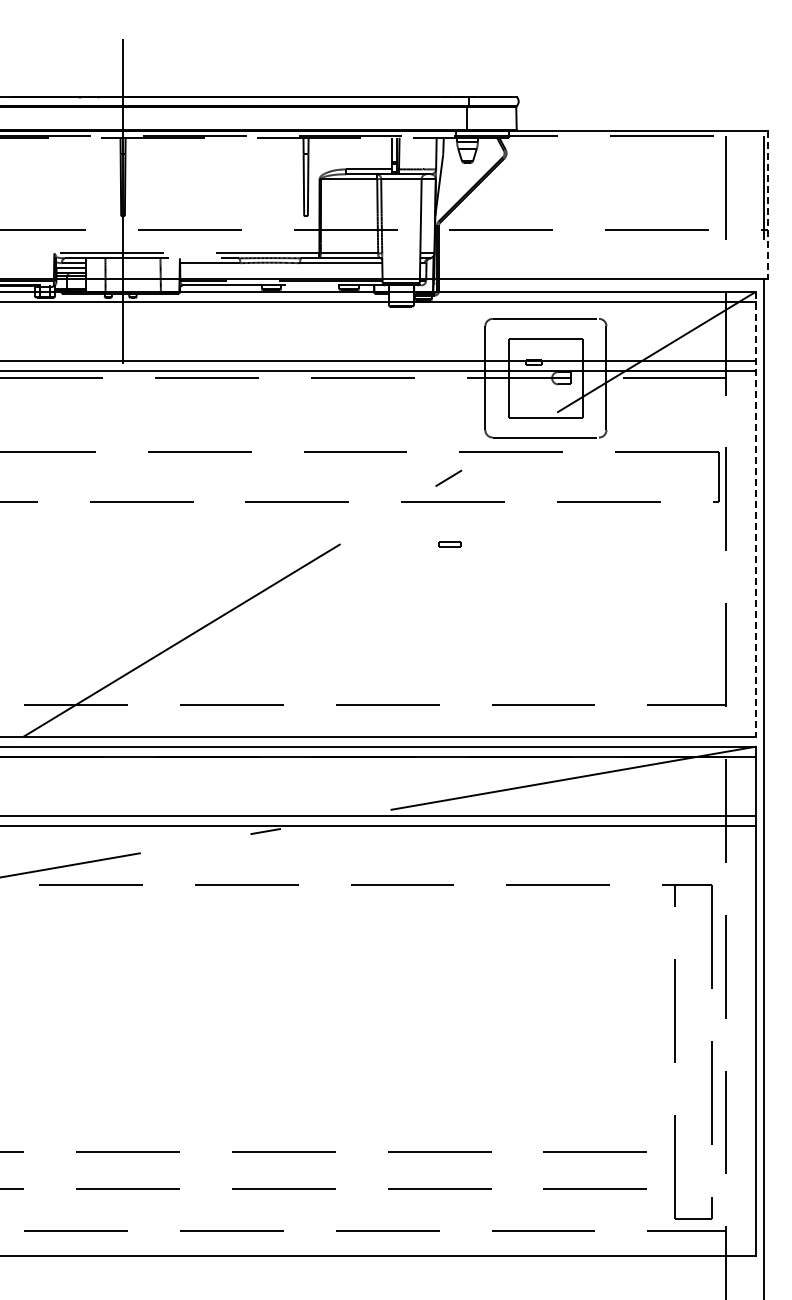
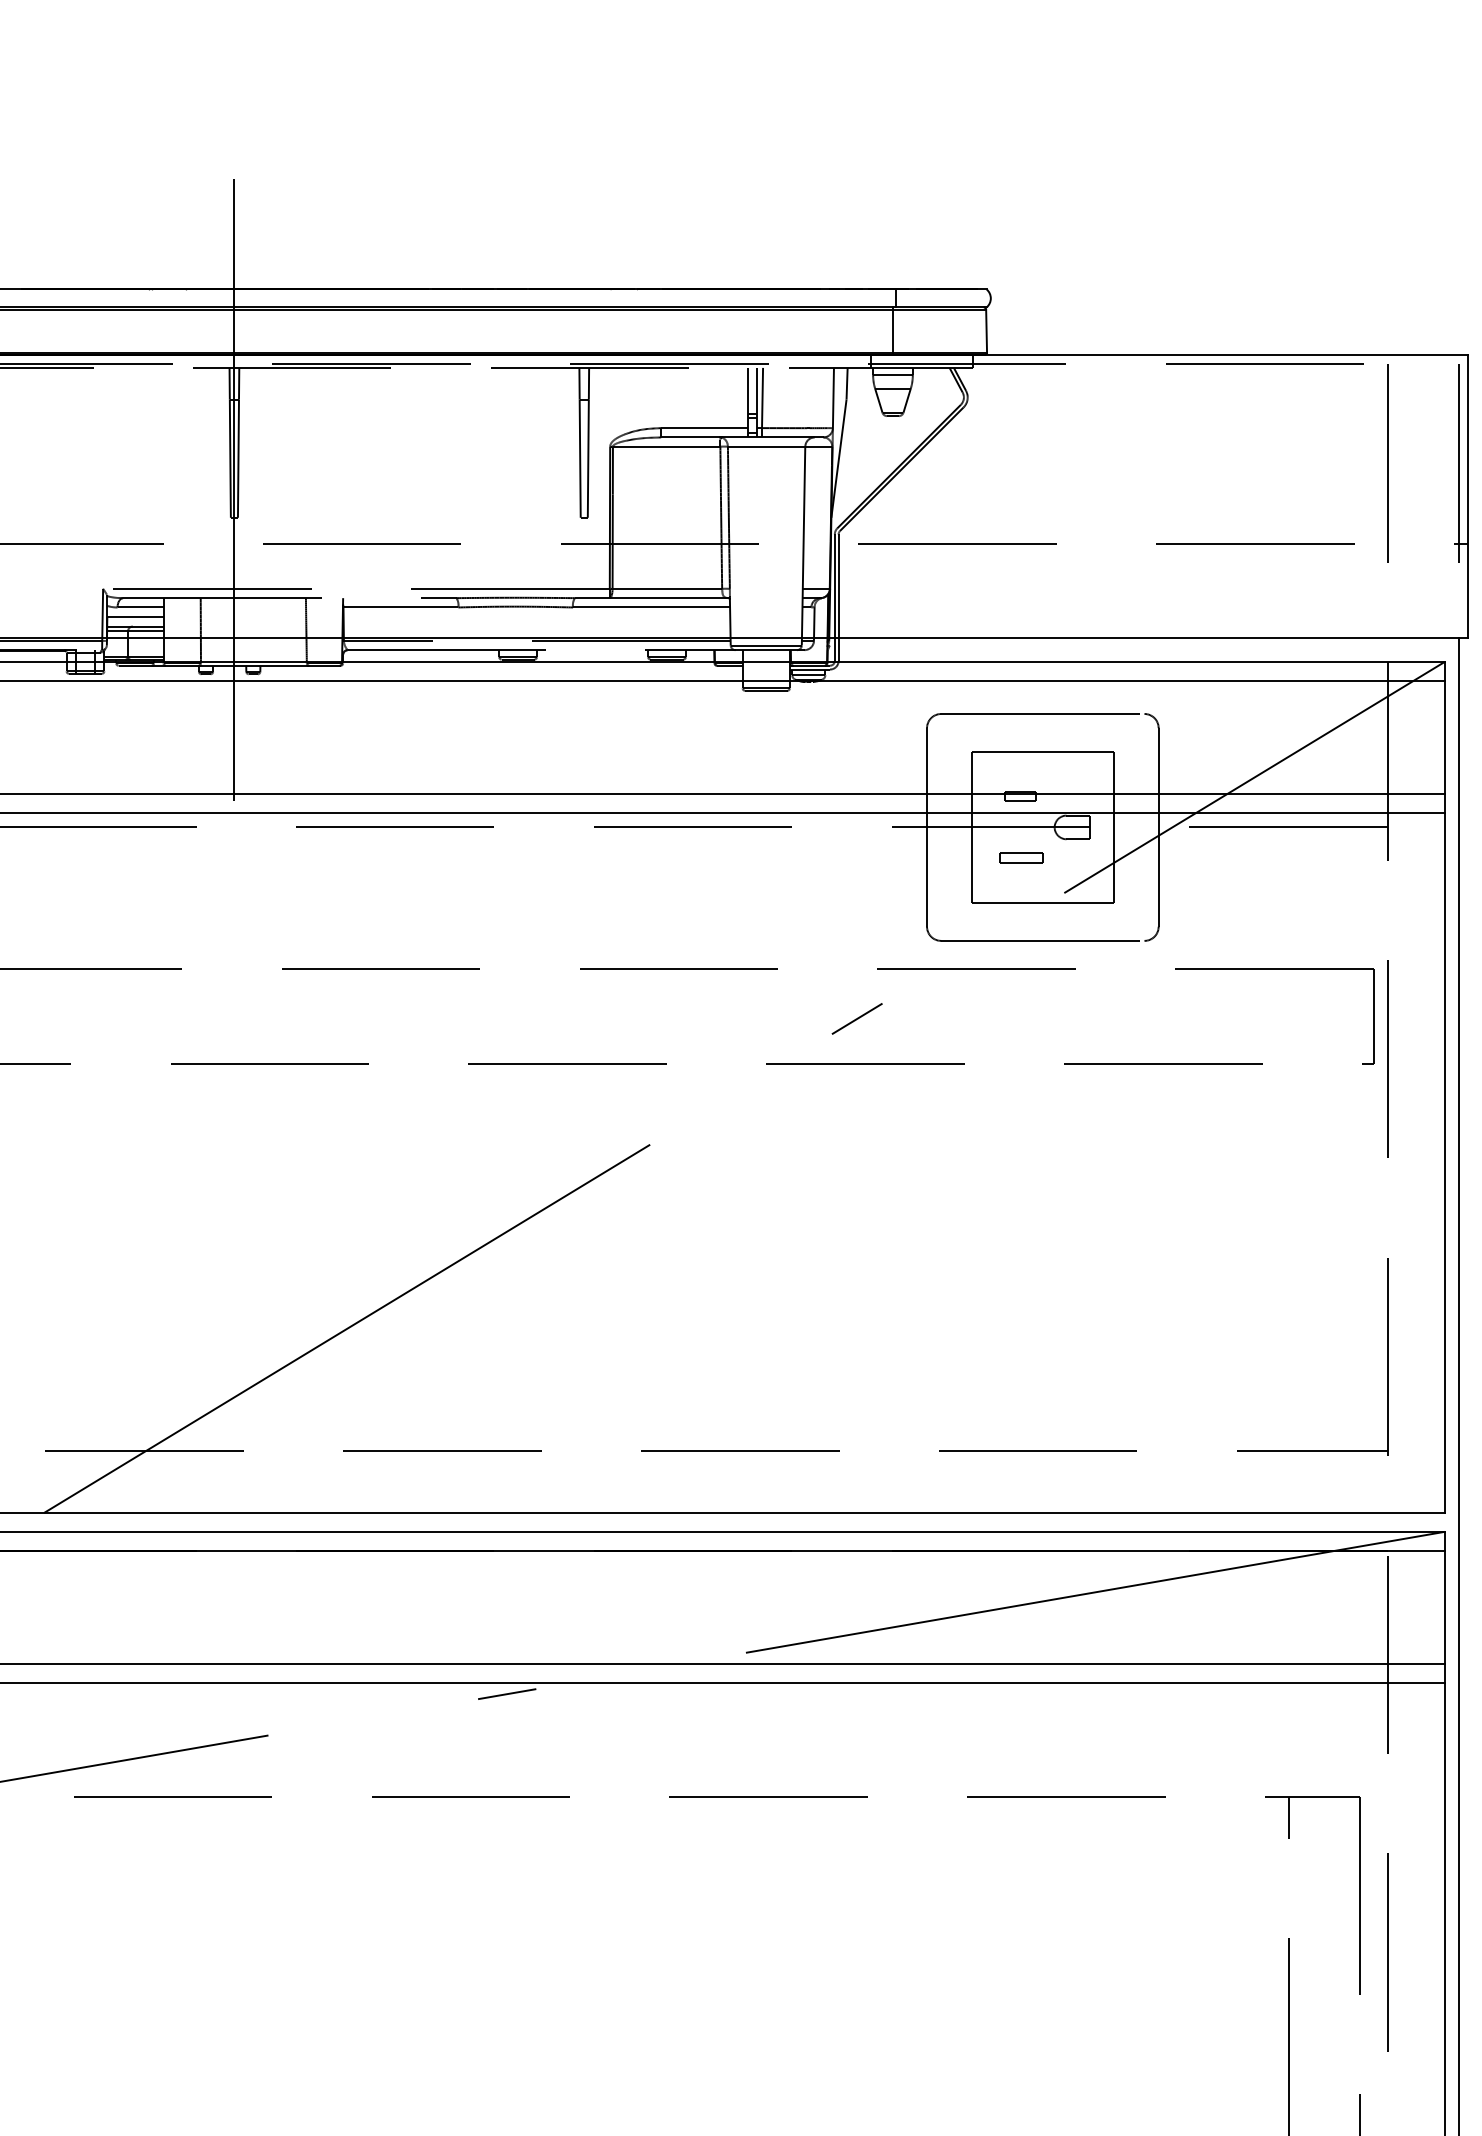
line: (768, 205) -> (1468, 497), dashed -> solid
line: (756, 514) -> (1445, 1087), dashed -> solid
part: (449, 544) -> (1021, 858), moved

